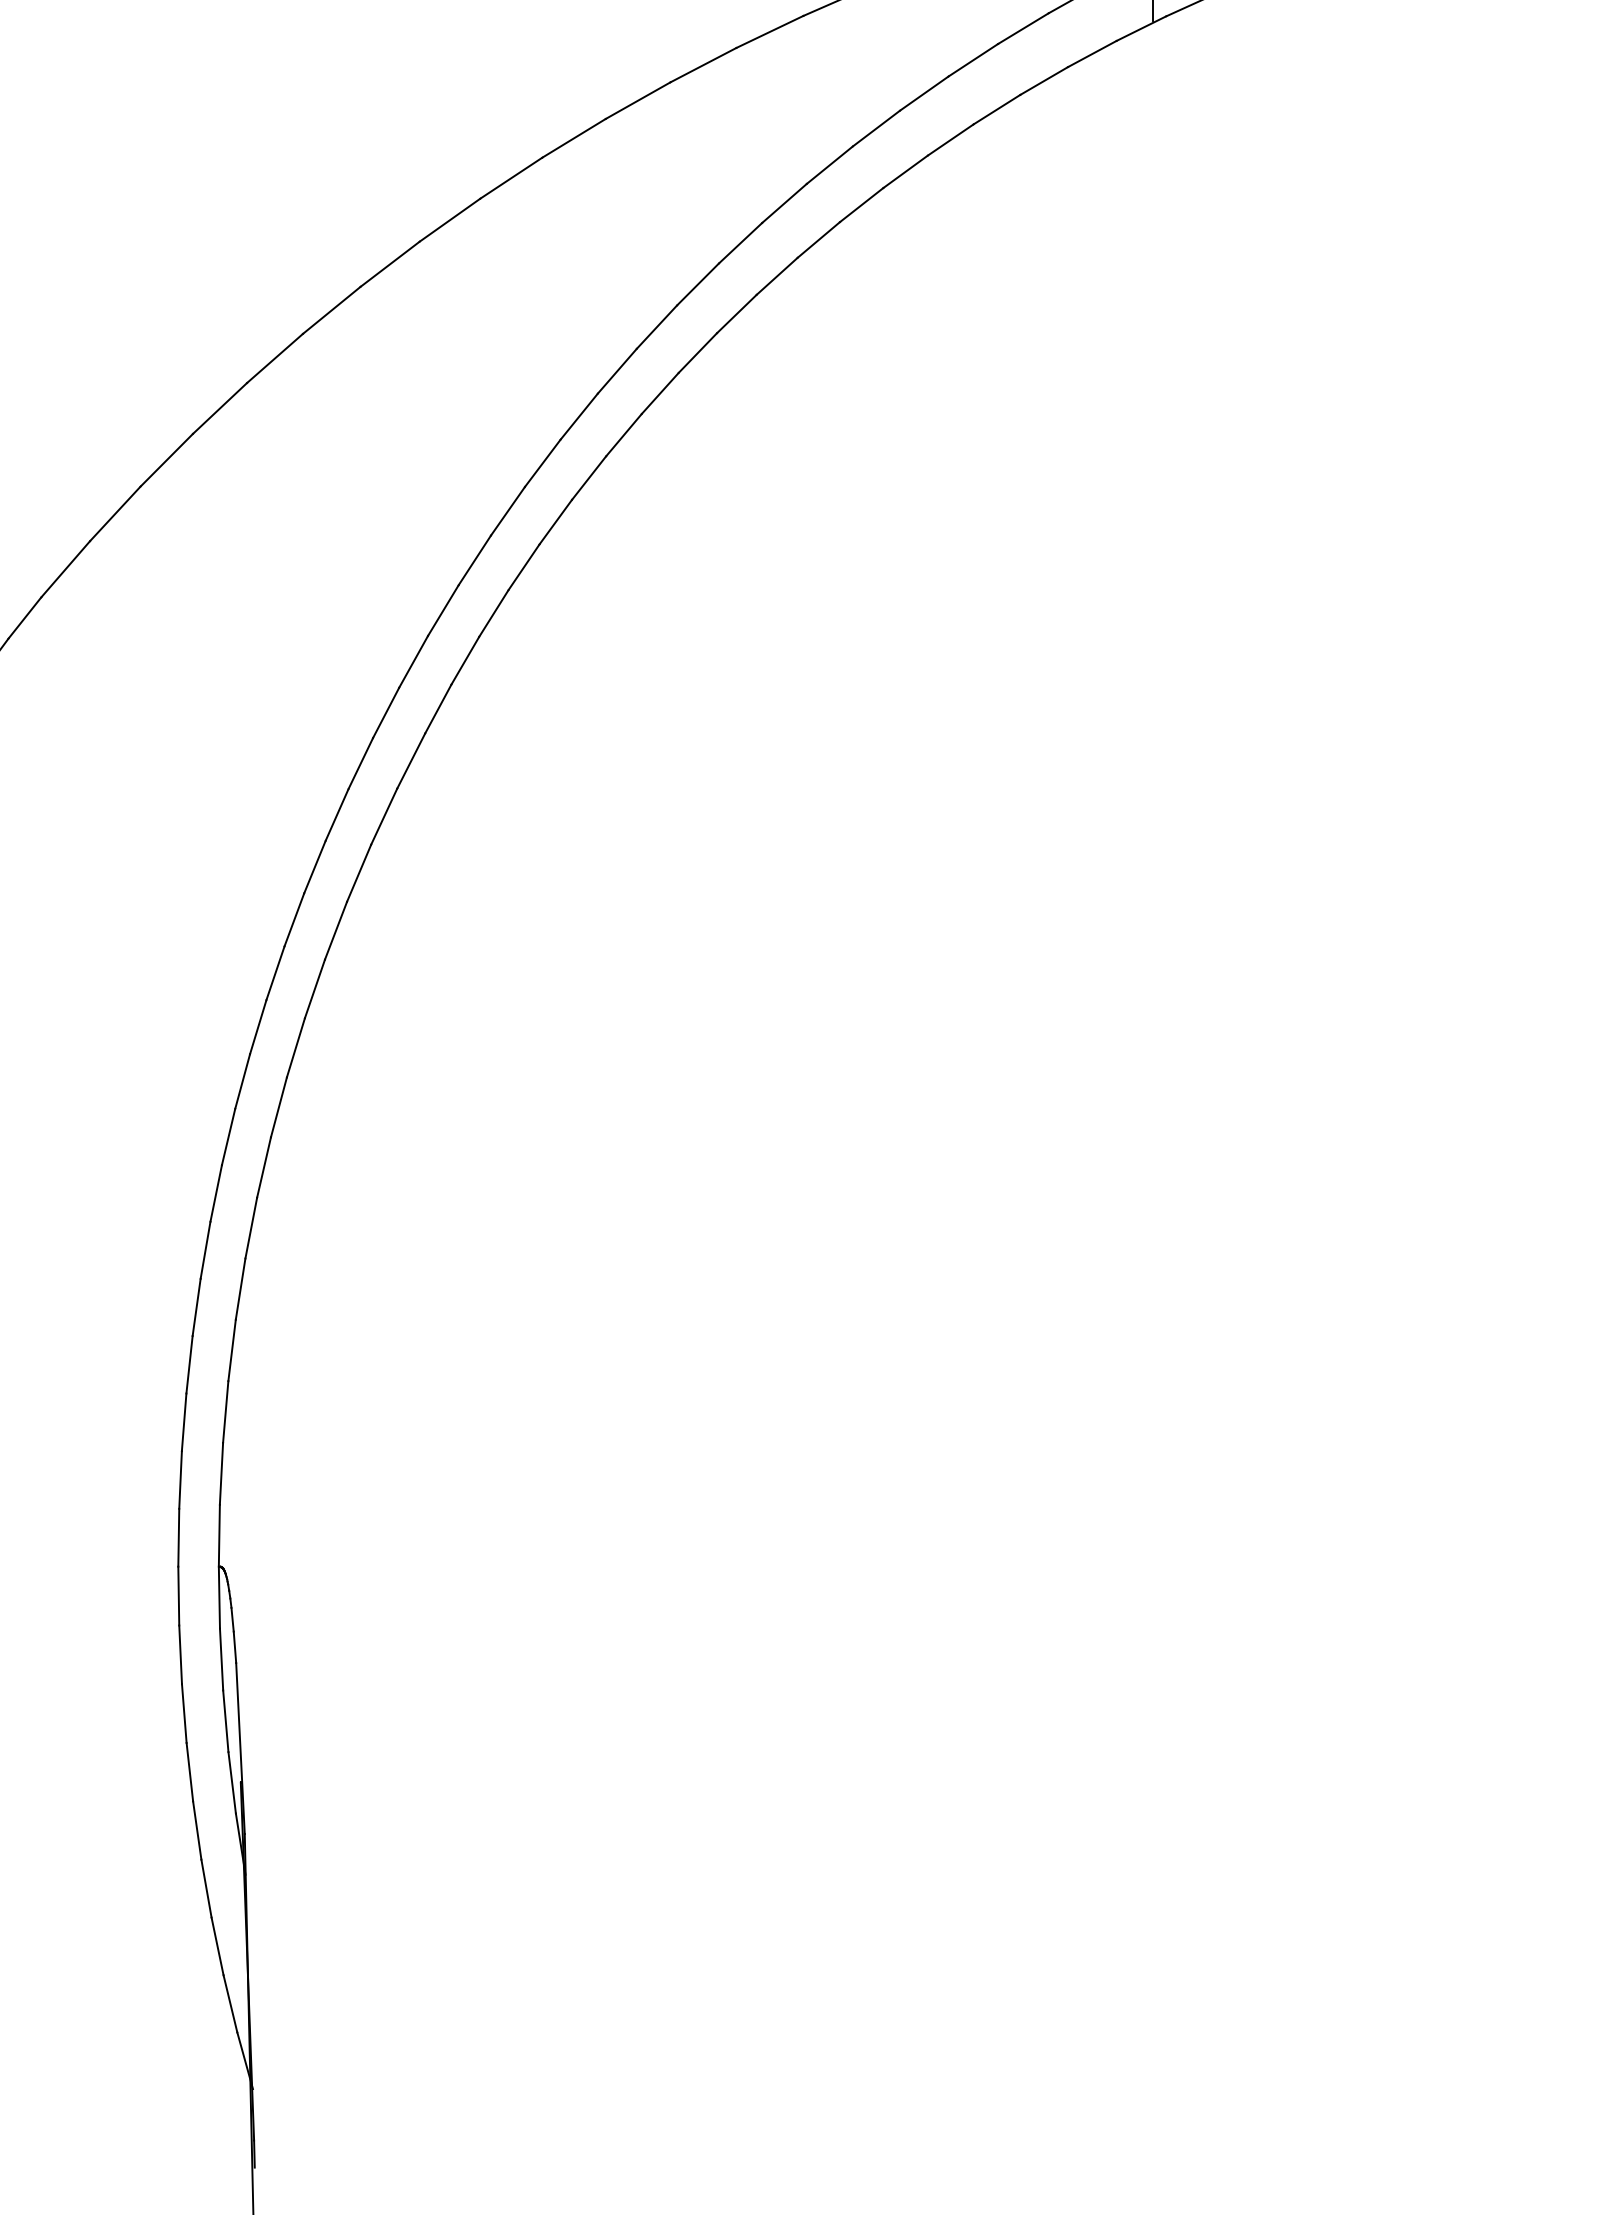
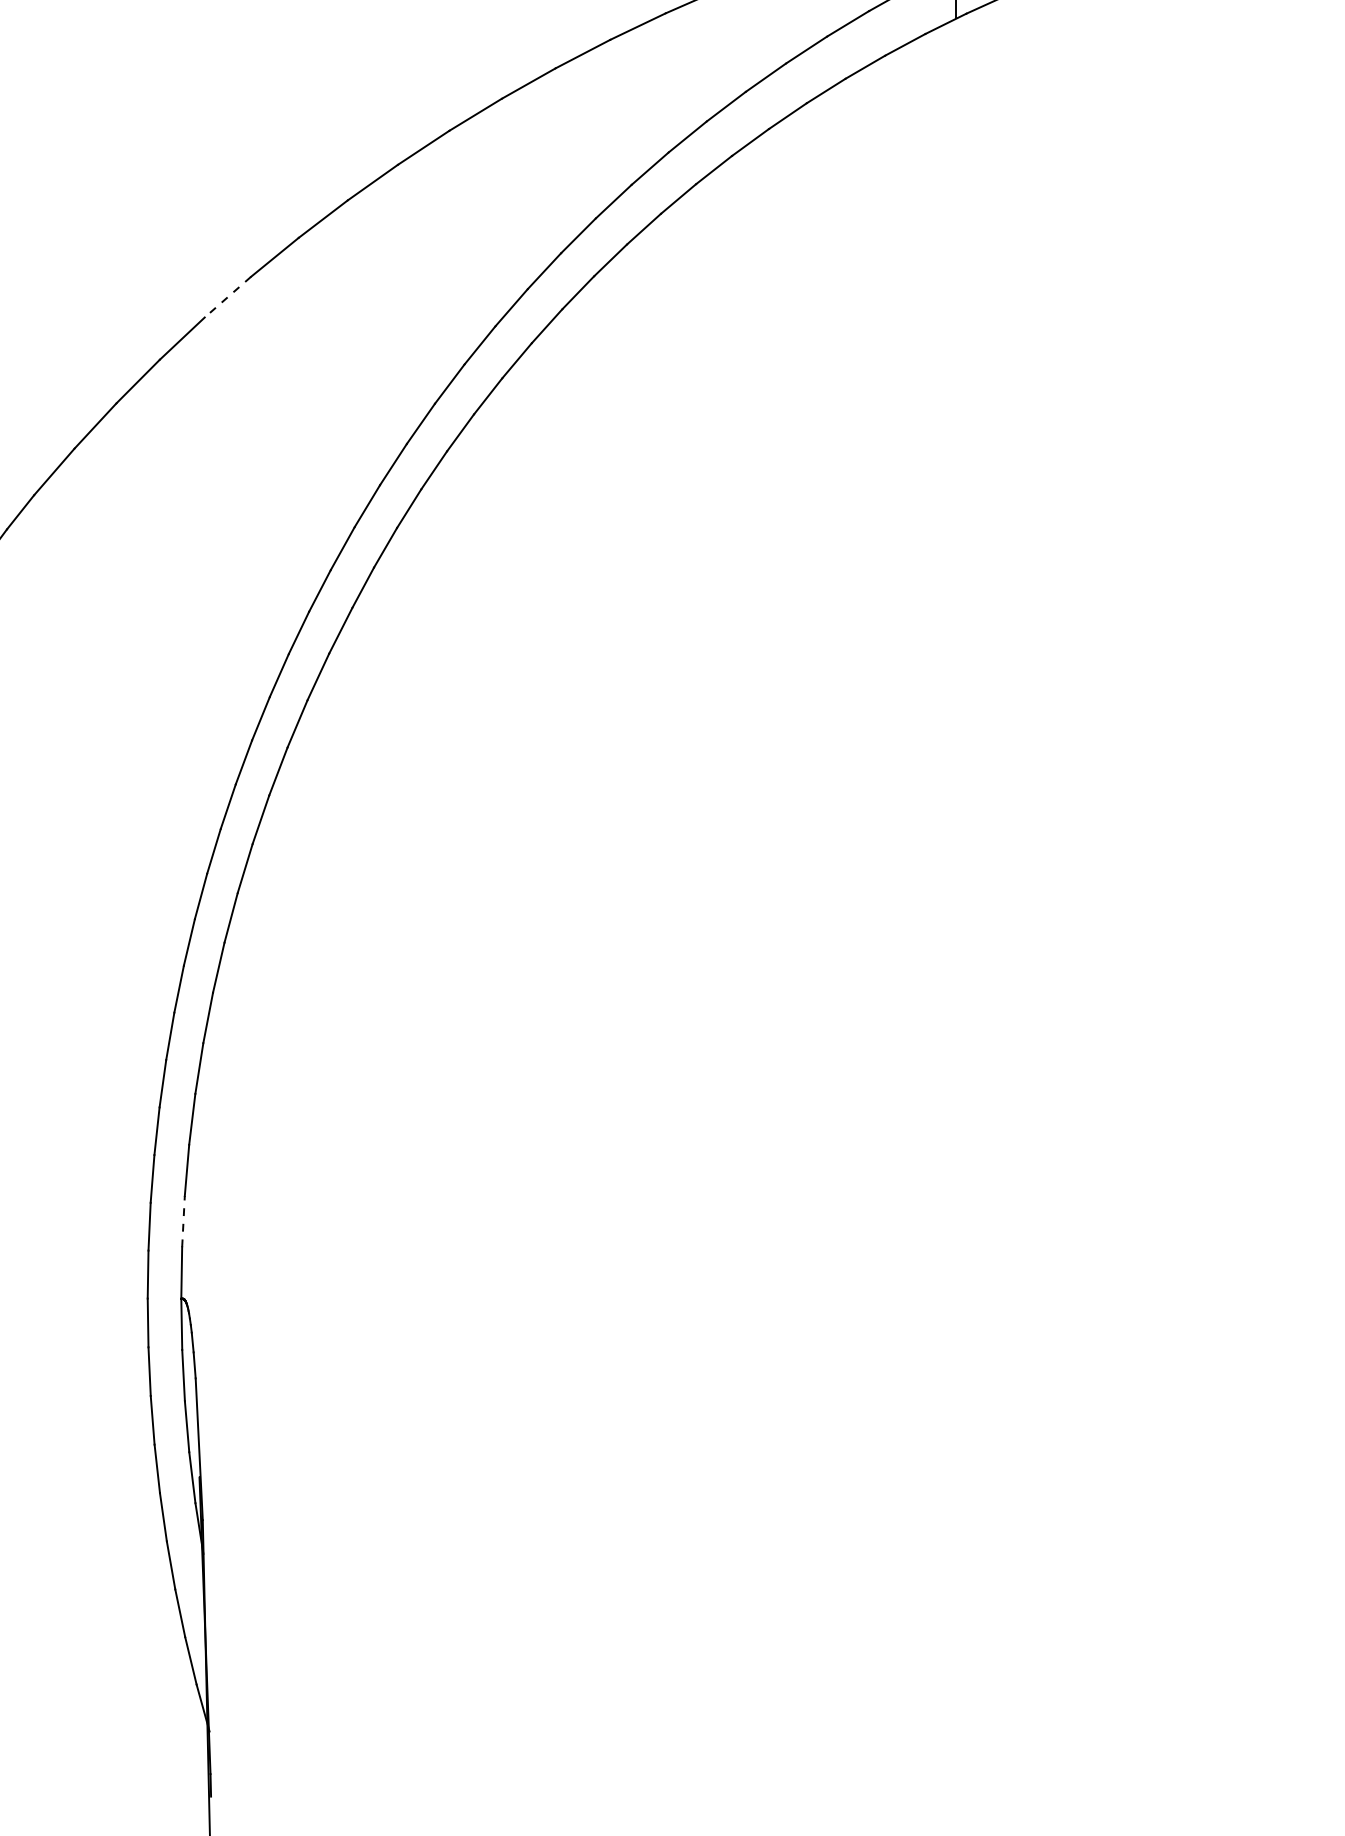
line: (274, 358) -> (227, 297), solid -> dashed
line: (221, 1473) -> (183, 1221), solid -> dashed

